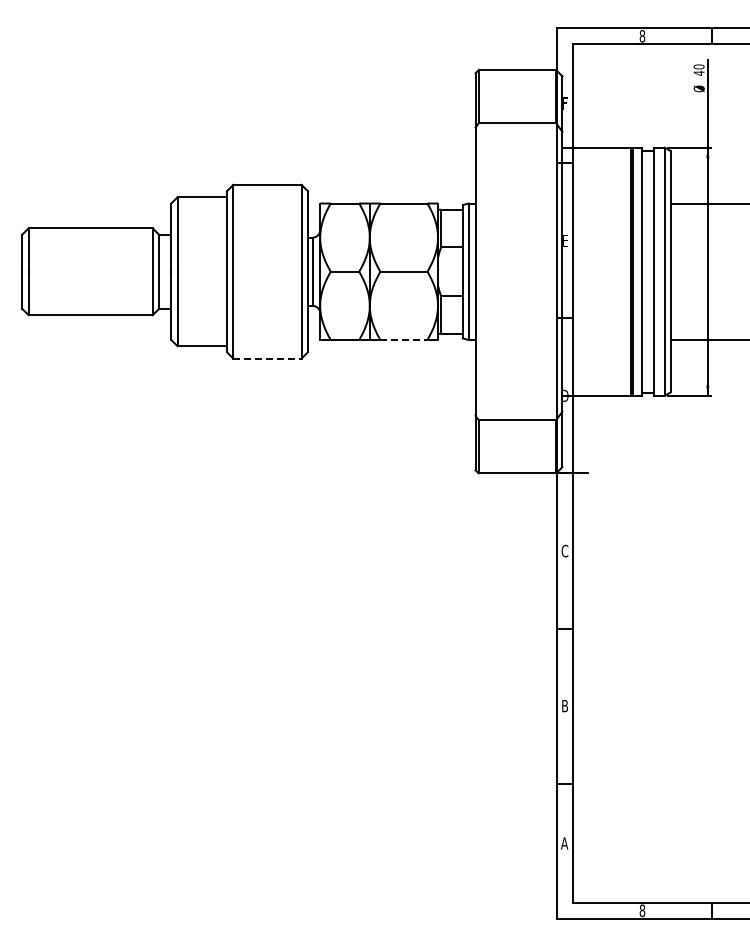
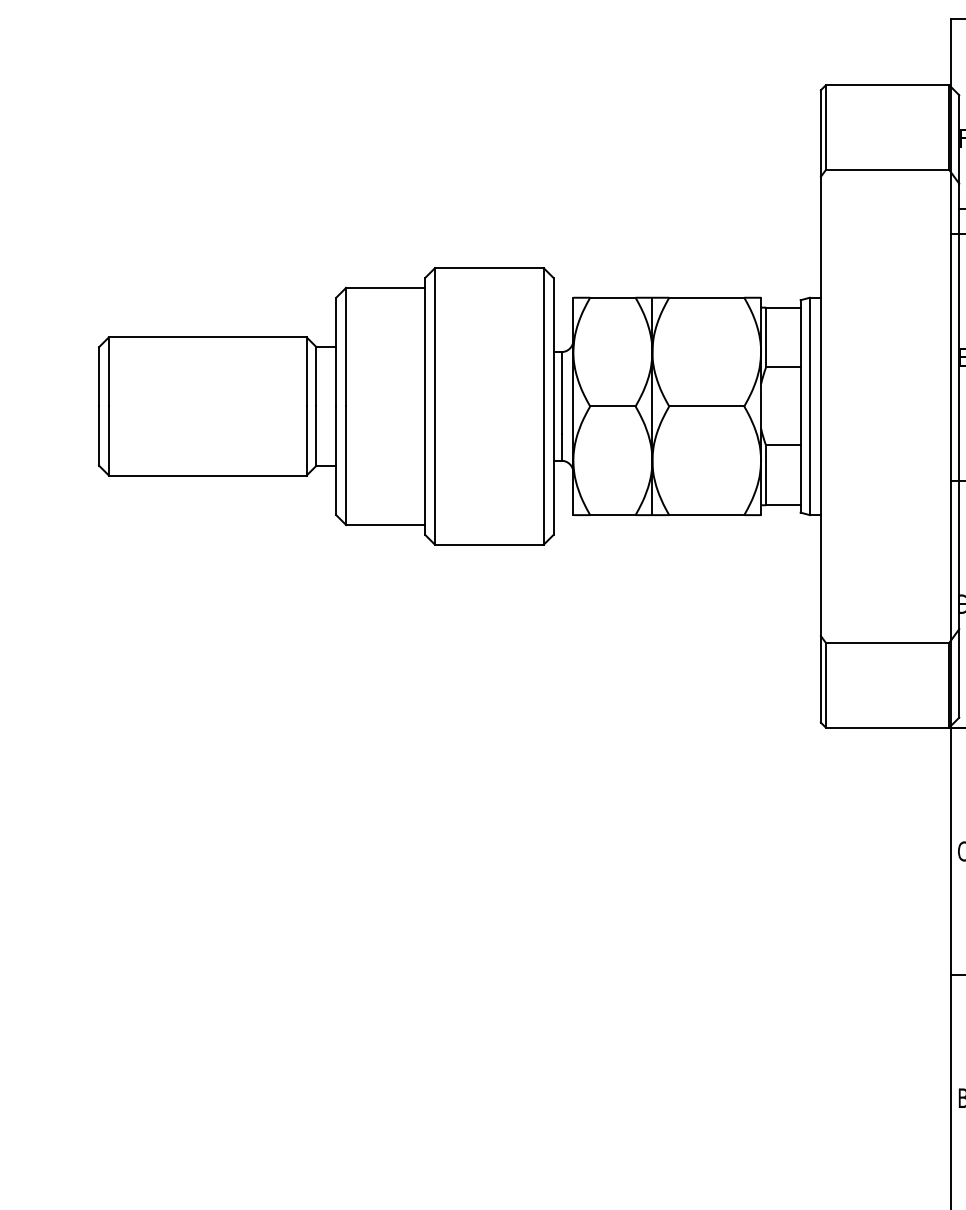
line: (403, 339) -> (706, 514), dashed -> solid
line: (267, 358) -> (489, 544), dashed -> solid

